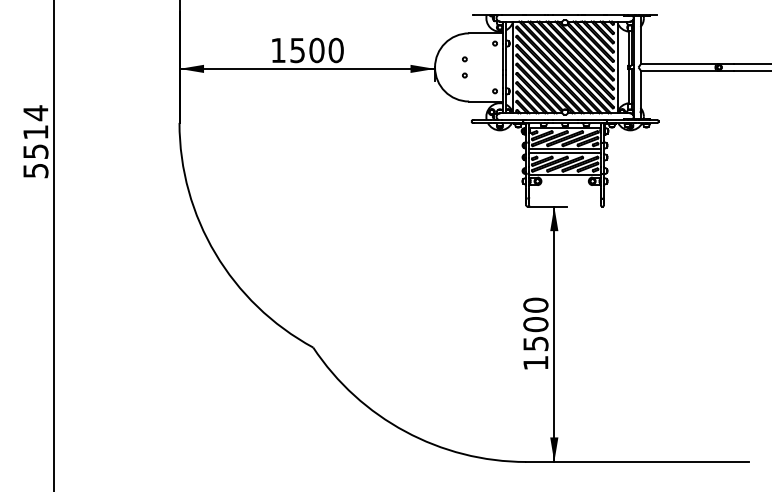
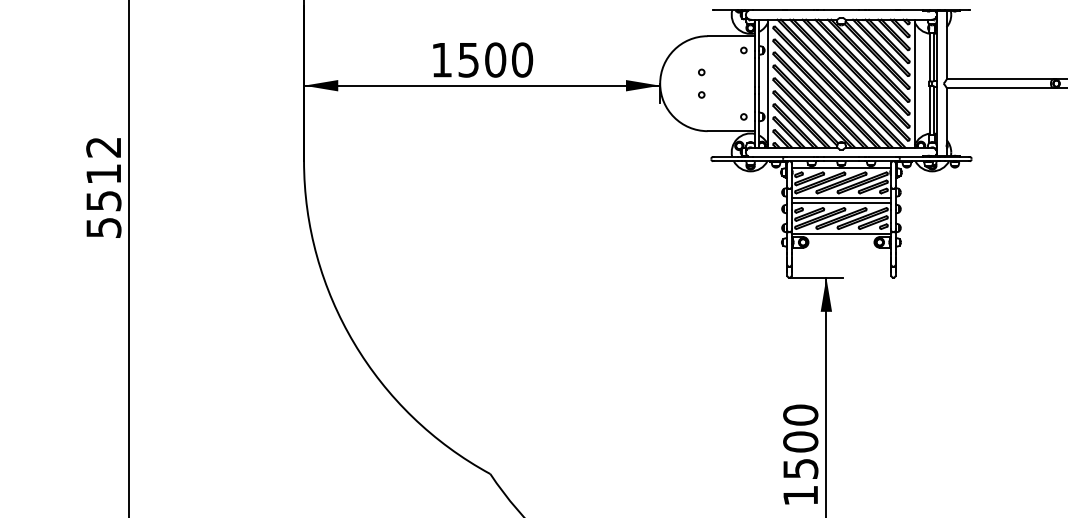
text: (35, 113) -> (103, 147), 5514 -> 5512

